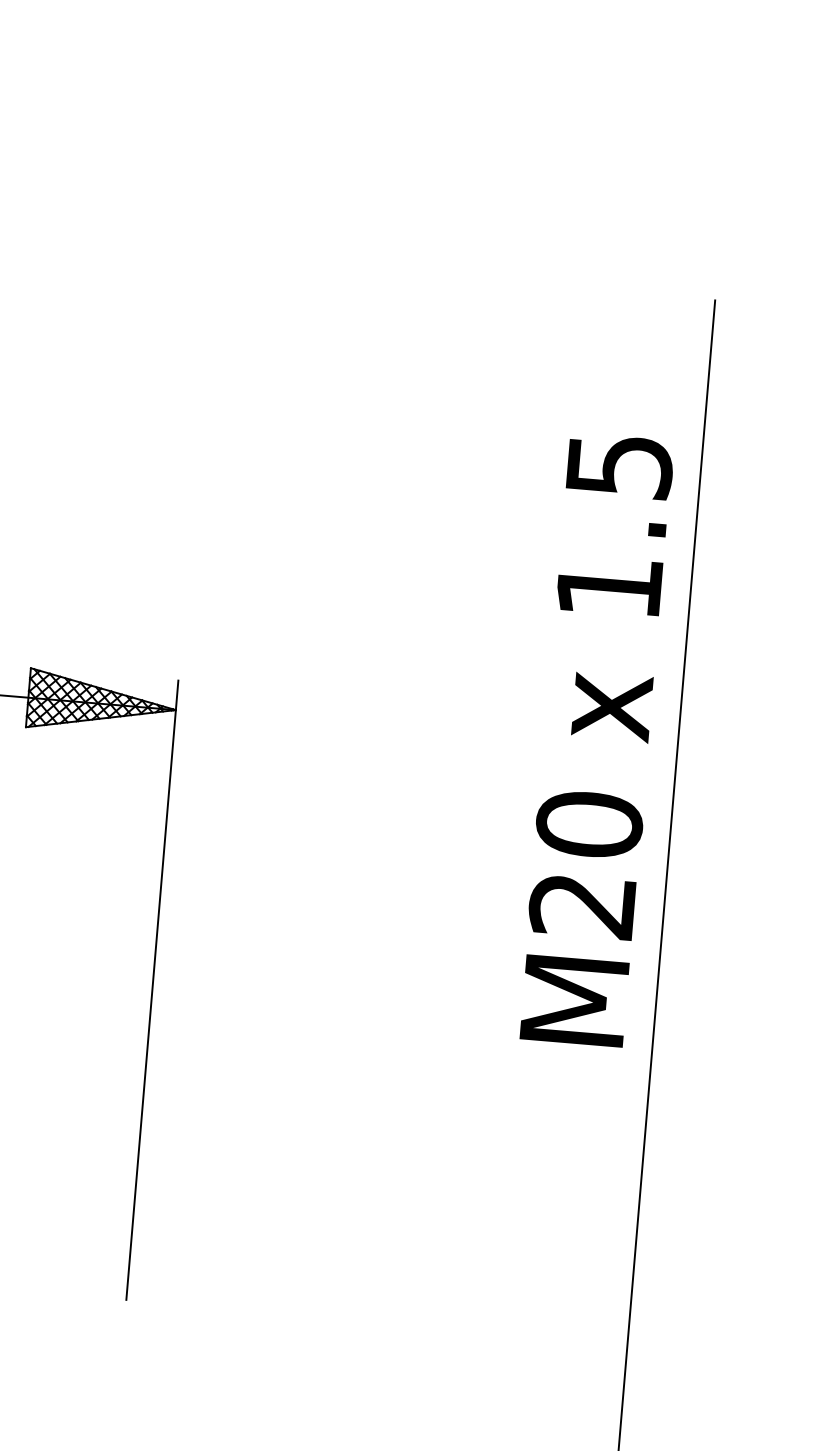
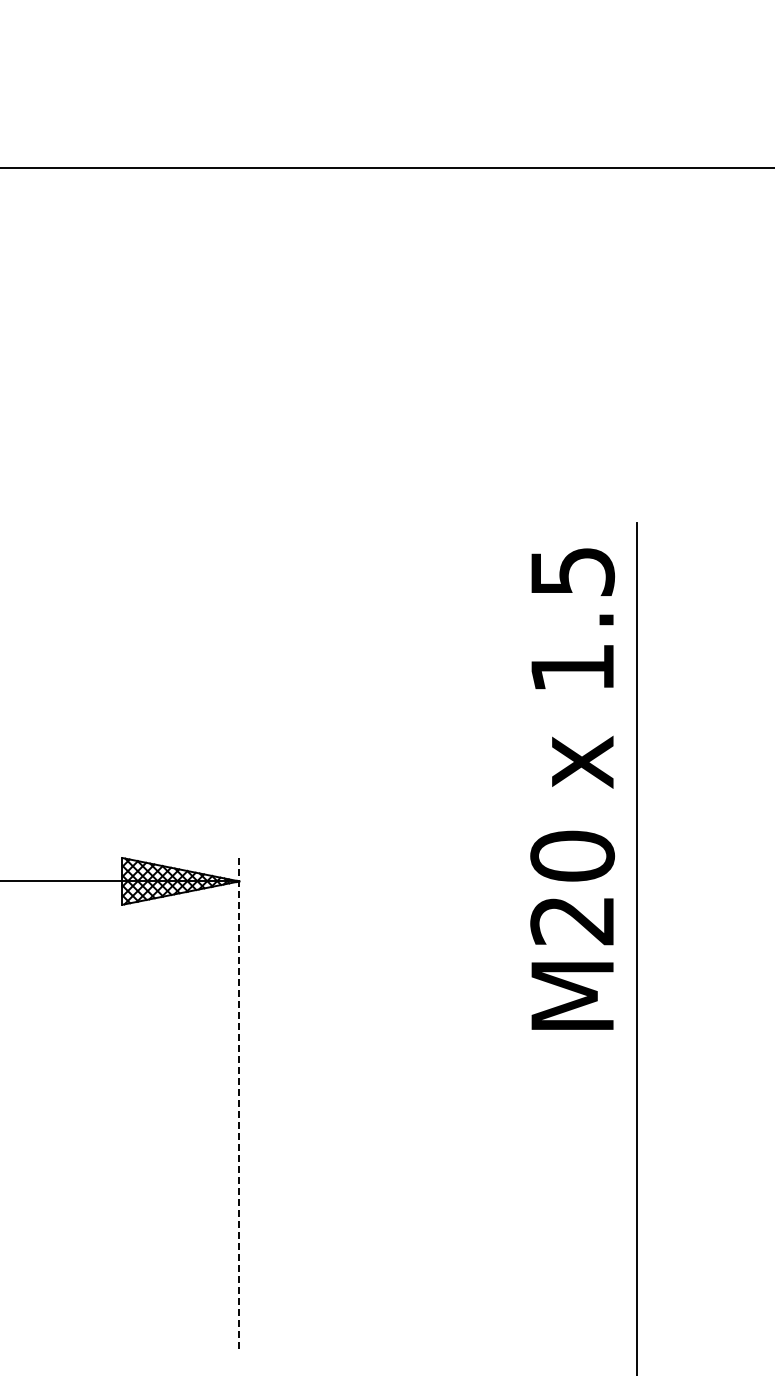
text: (596, 739) -> (572, 788), moved
line: (152, 990) -> (239, 1103), solid -> dashed

